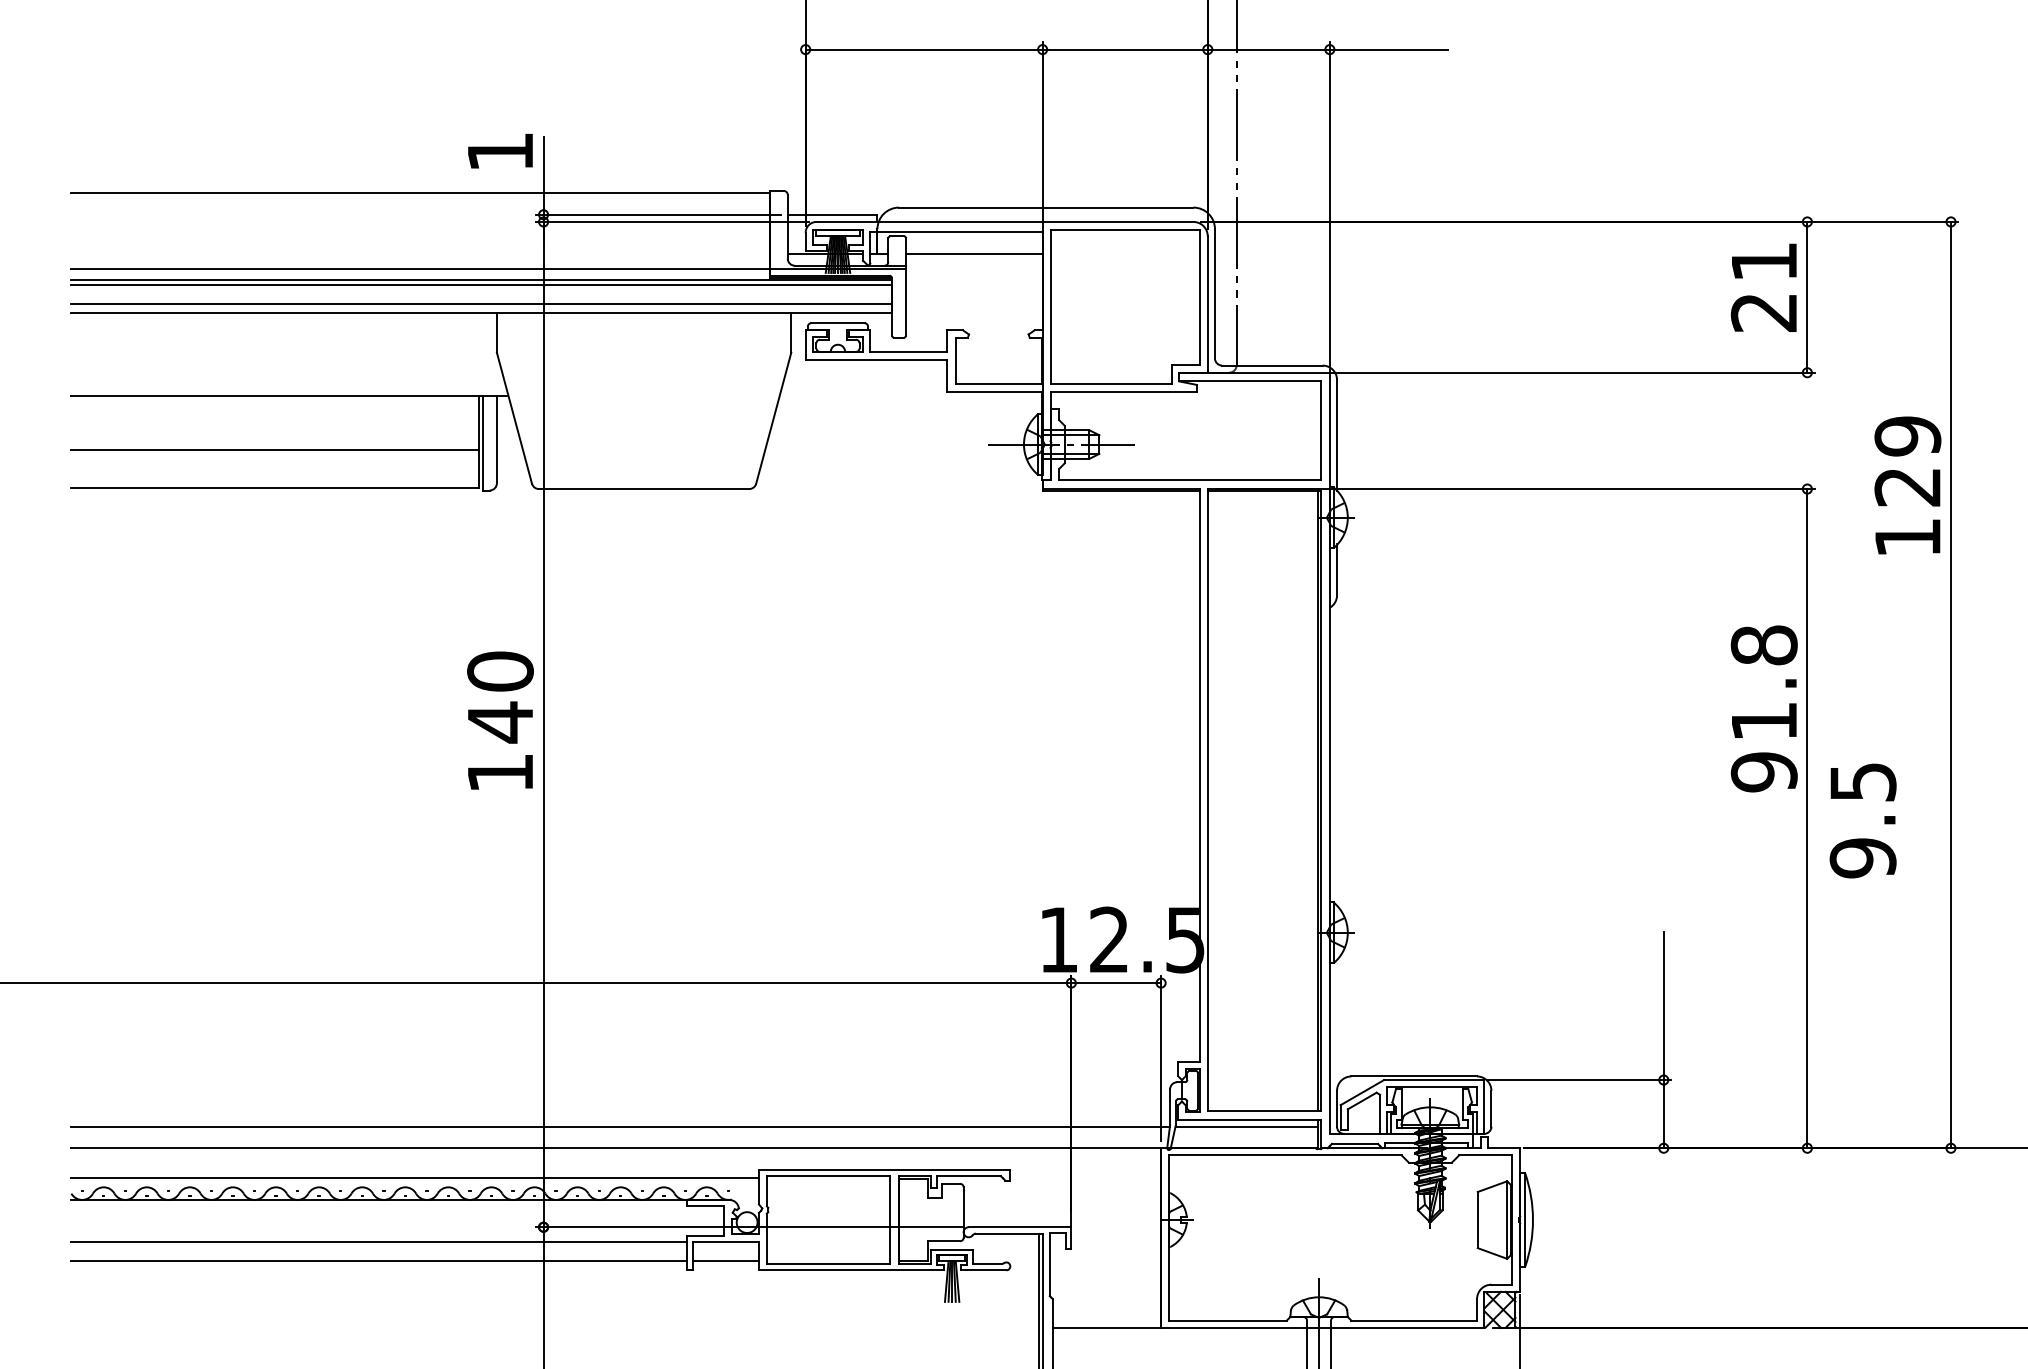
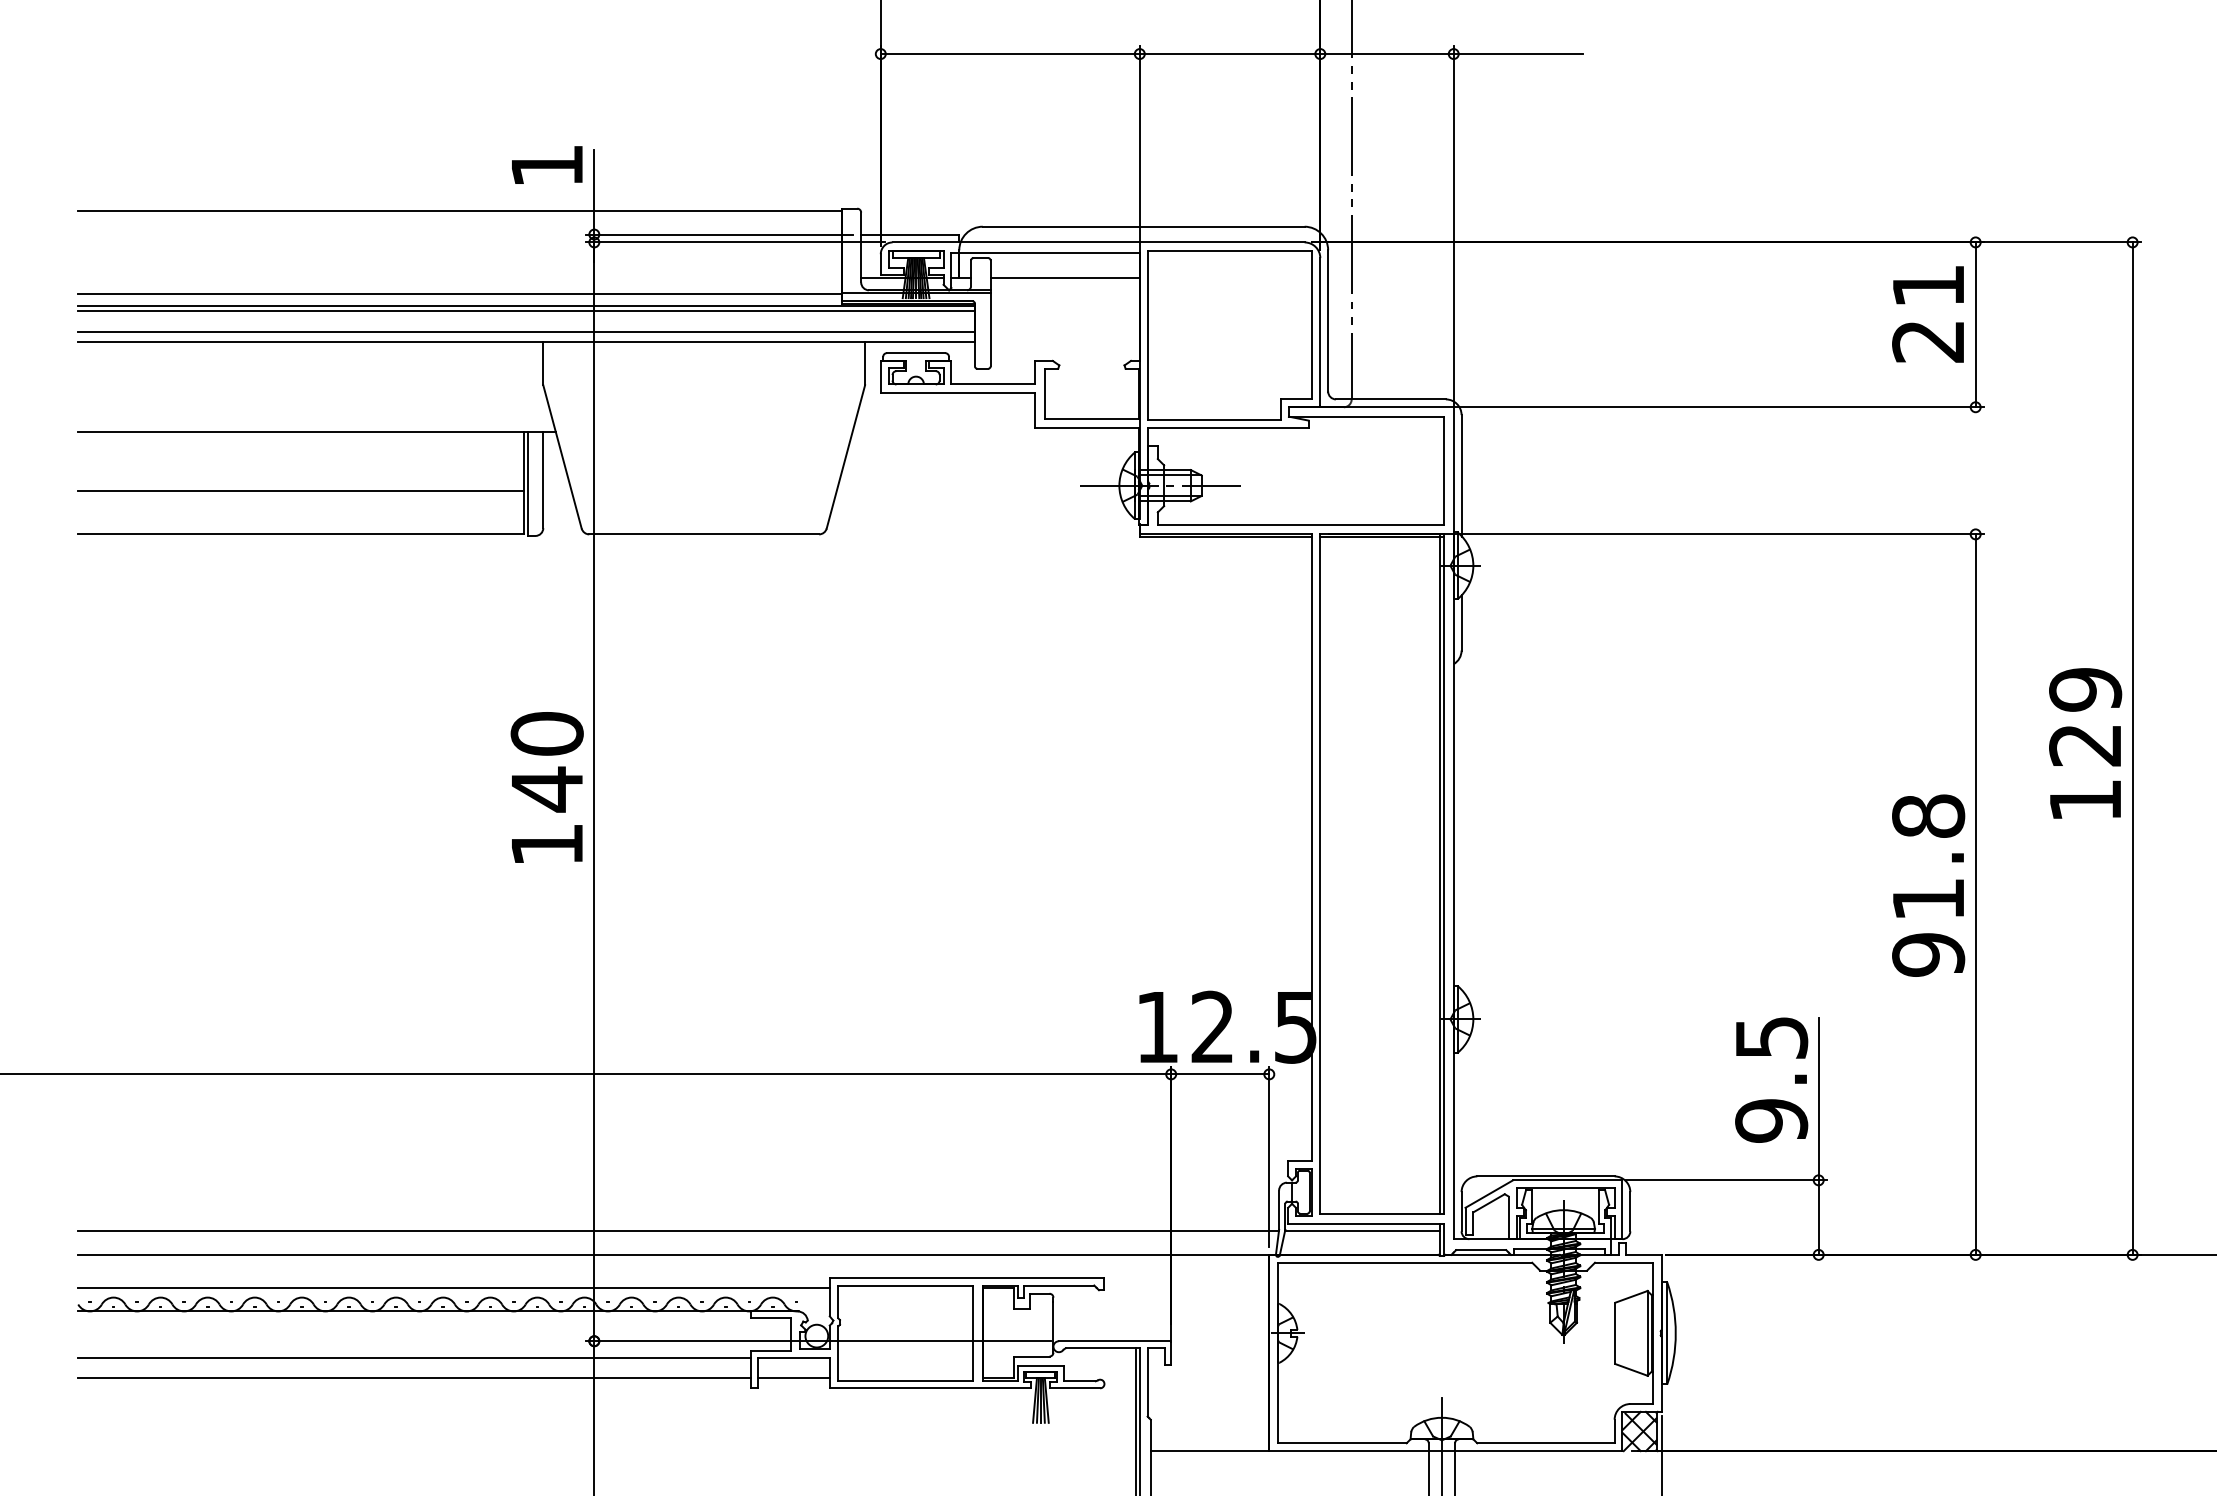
text: (1907, 485) -> (2085, 743), moved
text: (1764, 708) -> (1928, 885), moved
text: (1863, 820) -> (1771, 1079), moved

